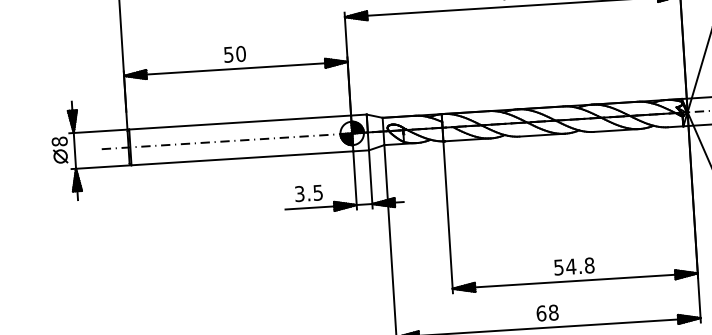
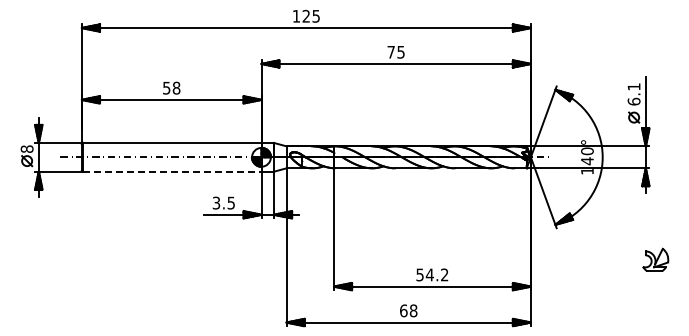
text: (240, 54) -> (176, 88), 50 -> 58
line: (242, 158) -> (172, 171), solid -> dashed
text: (589, 265) -> (444, 274), 54.8 -> 54.2

